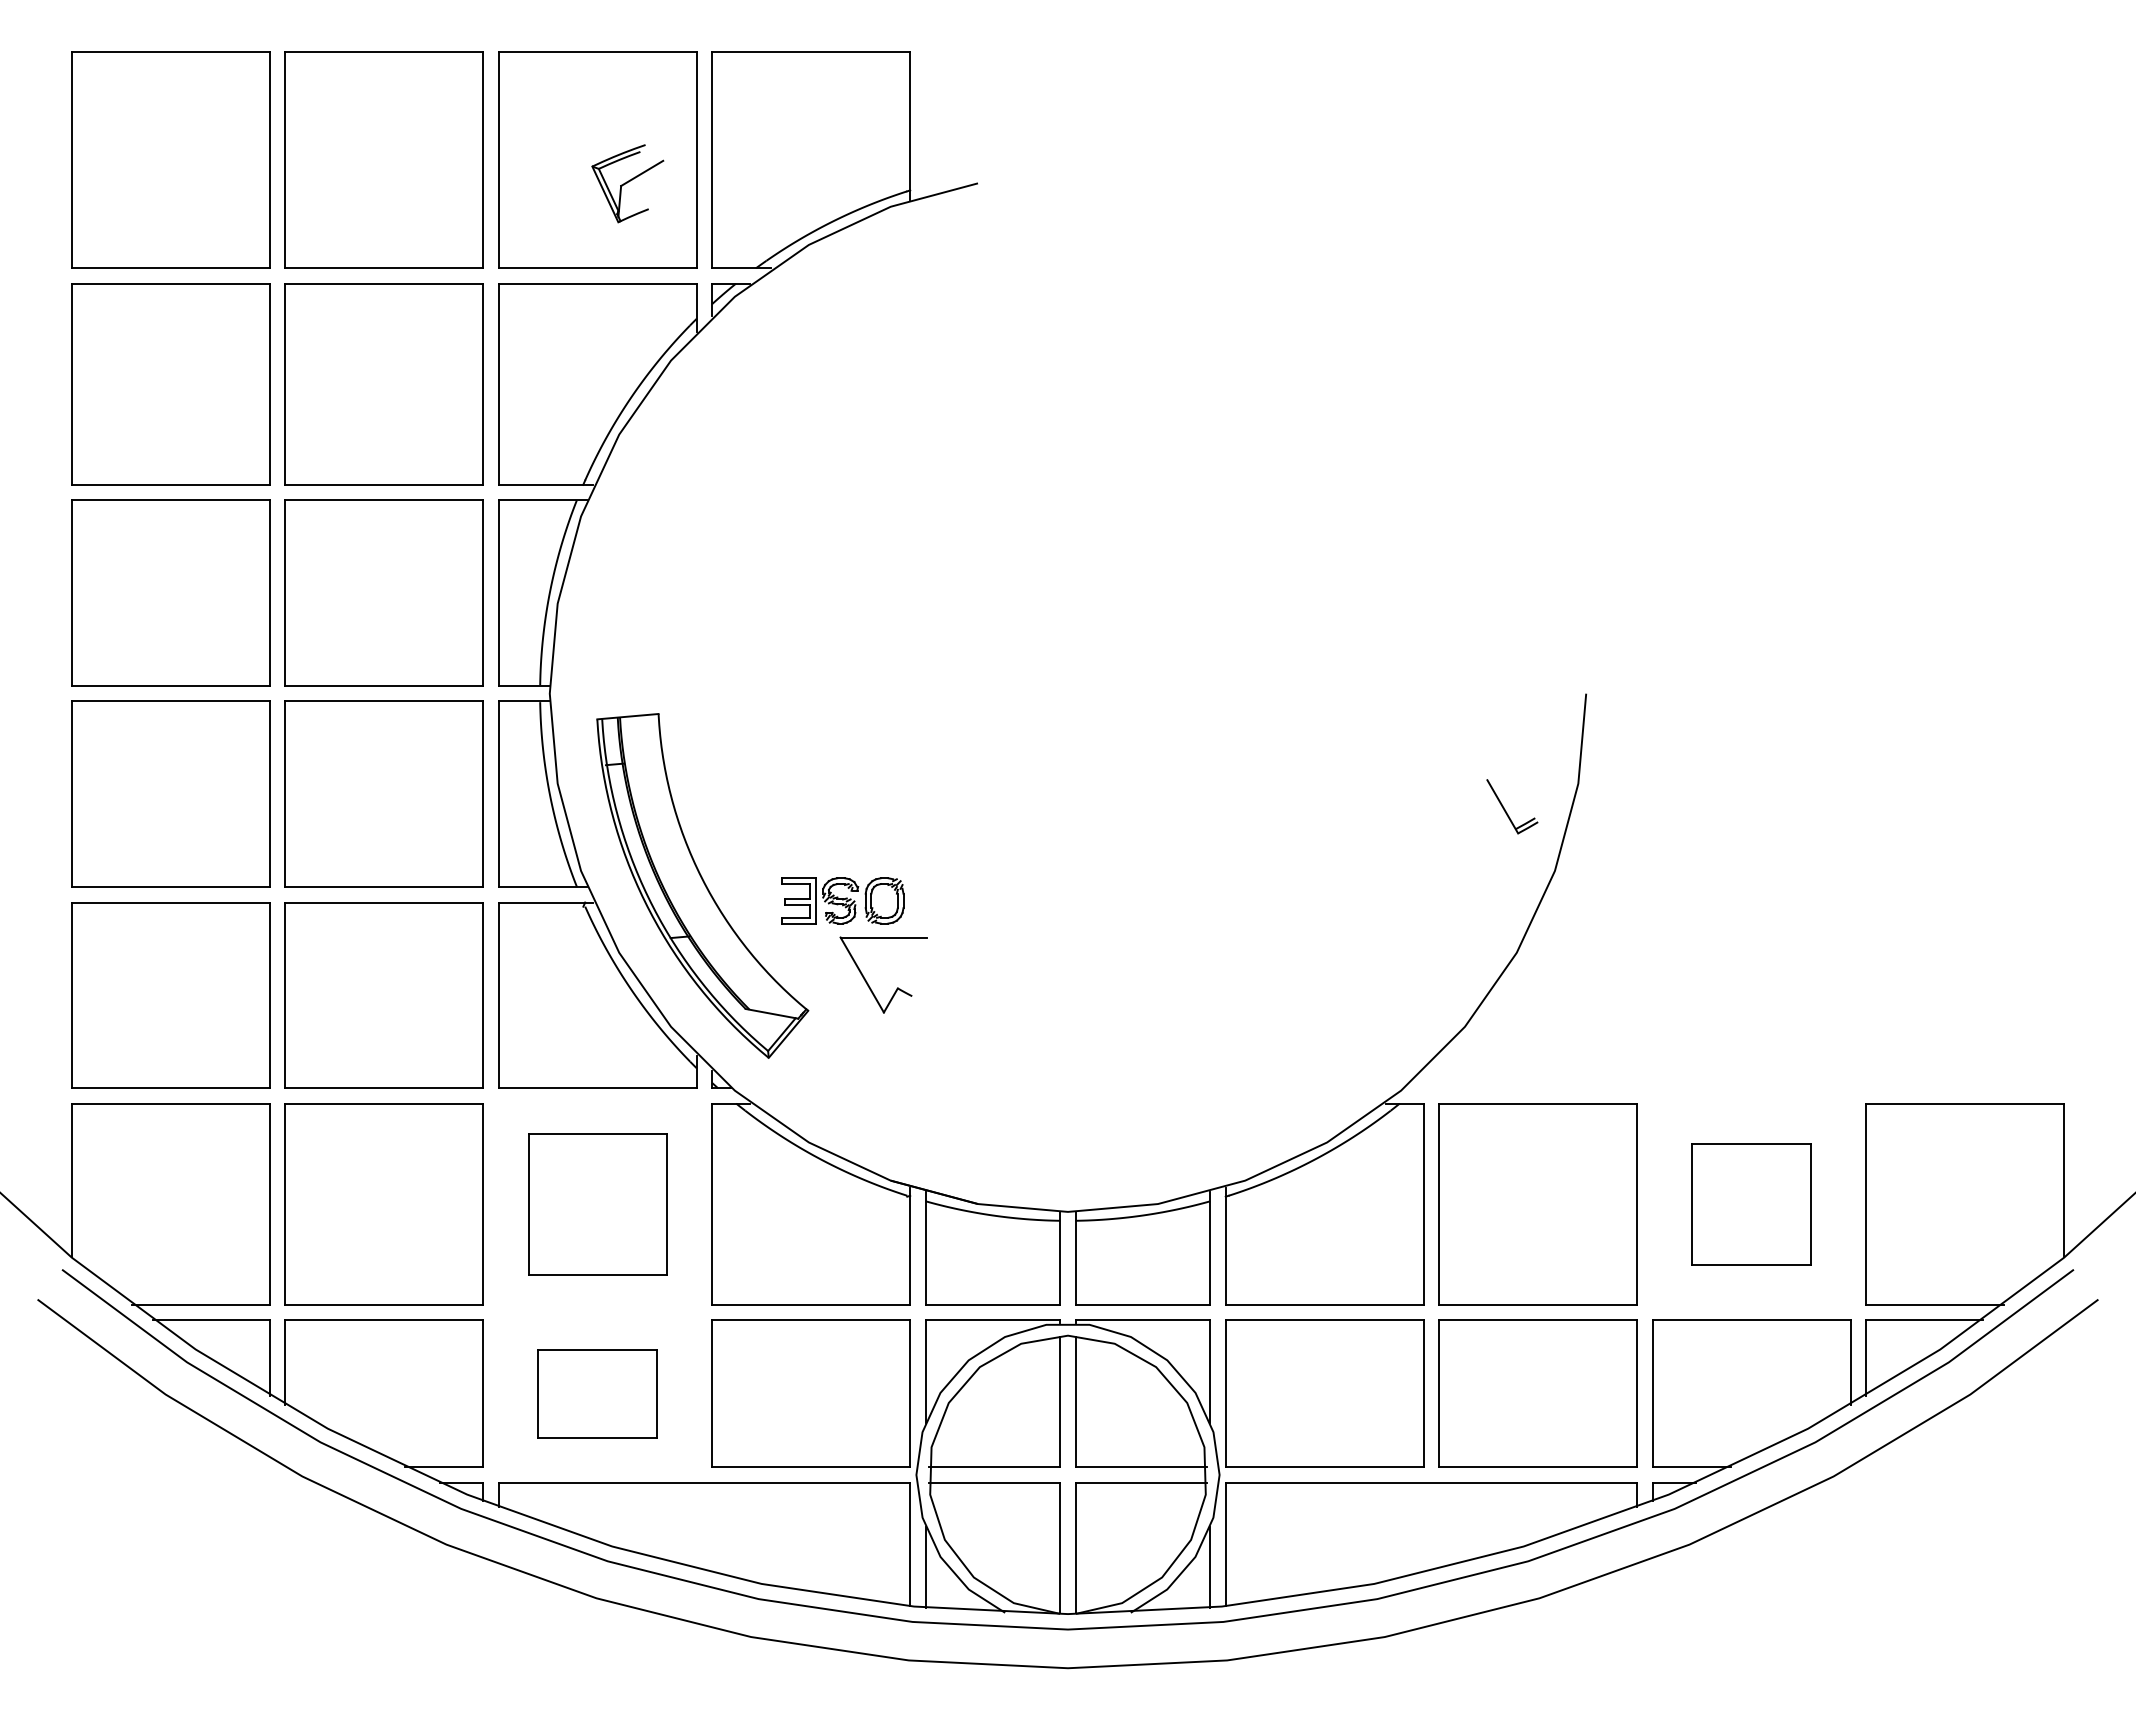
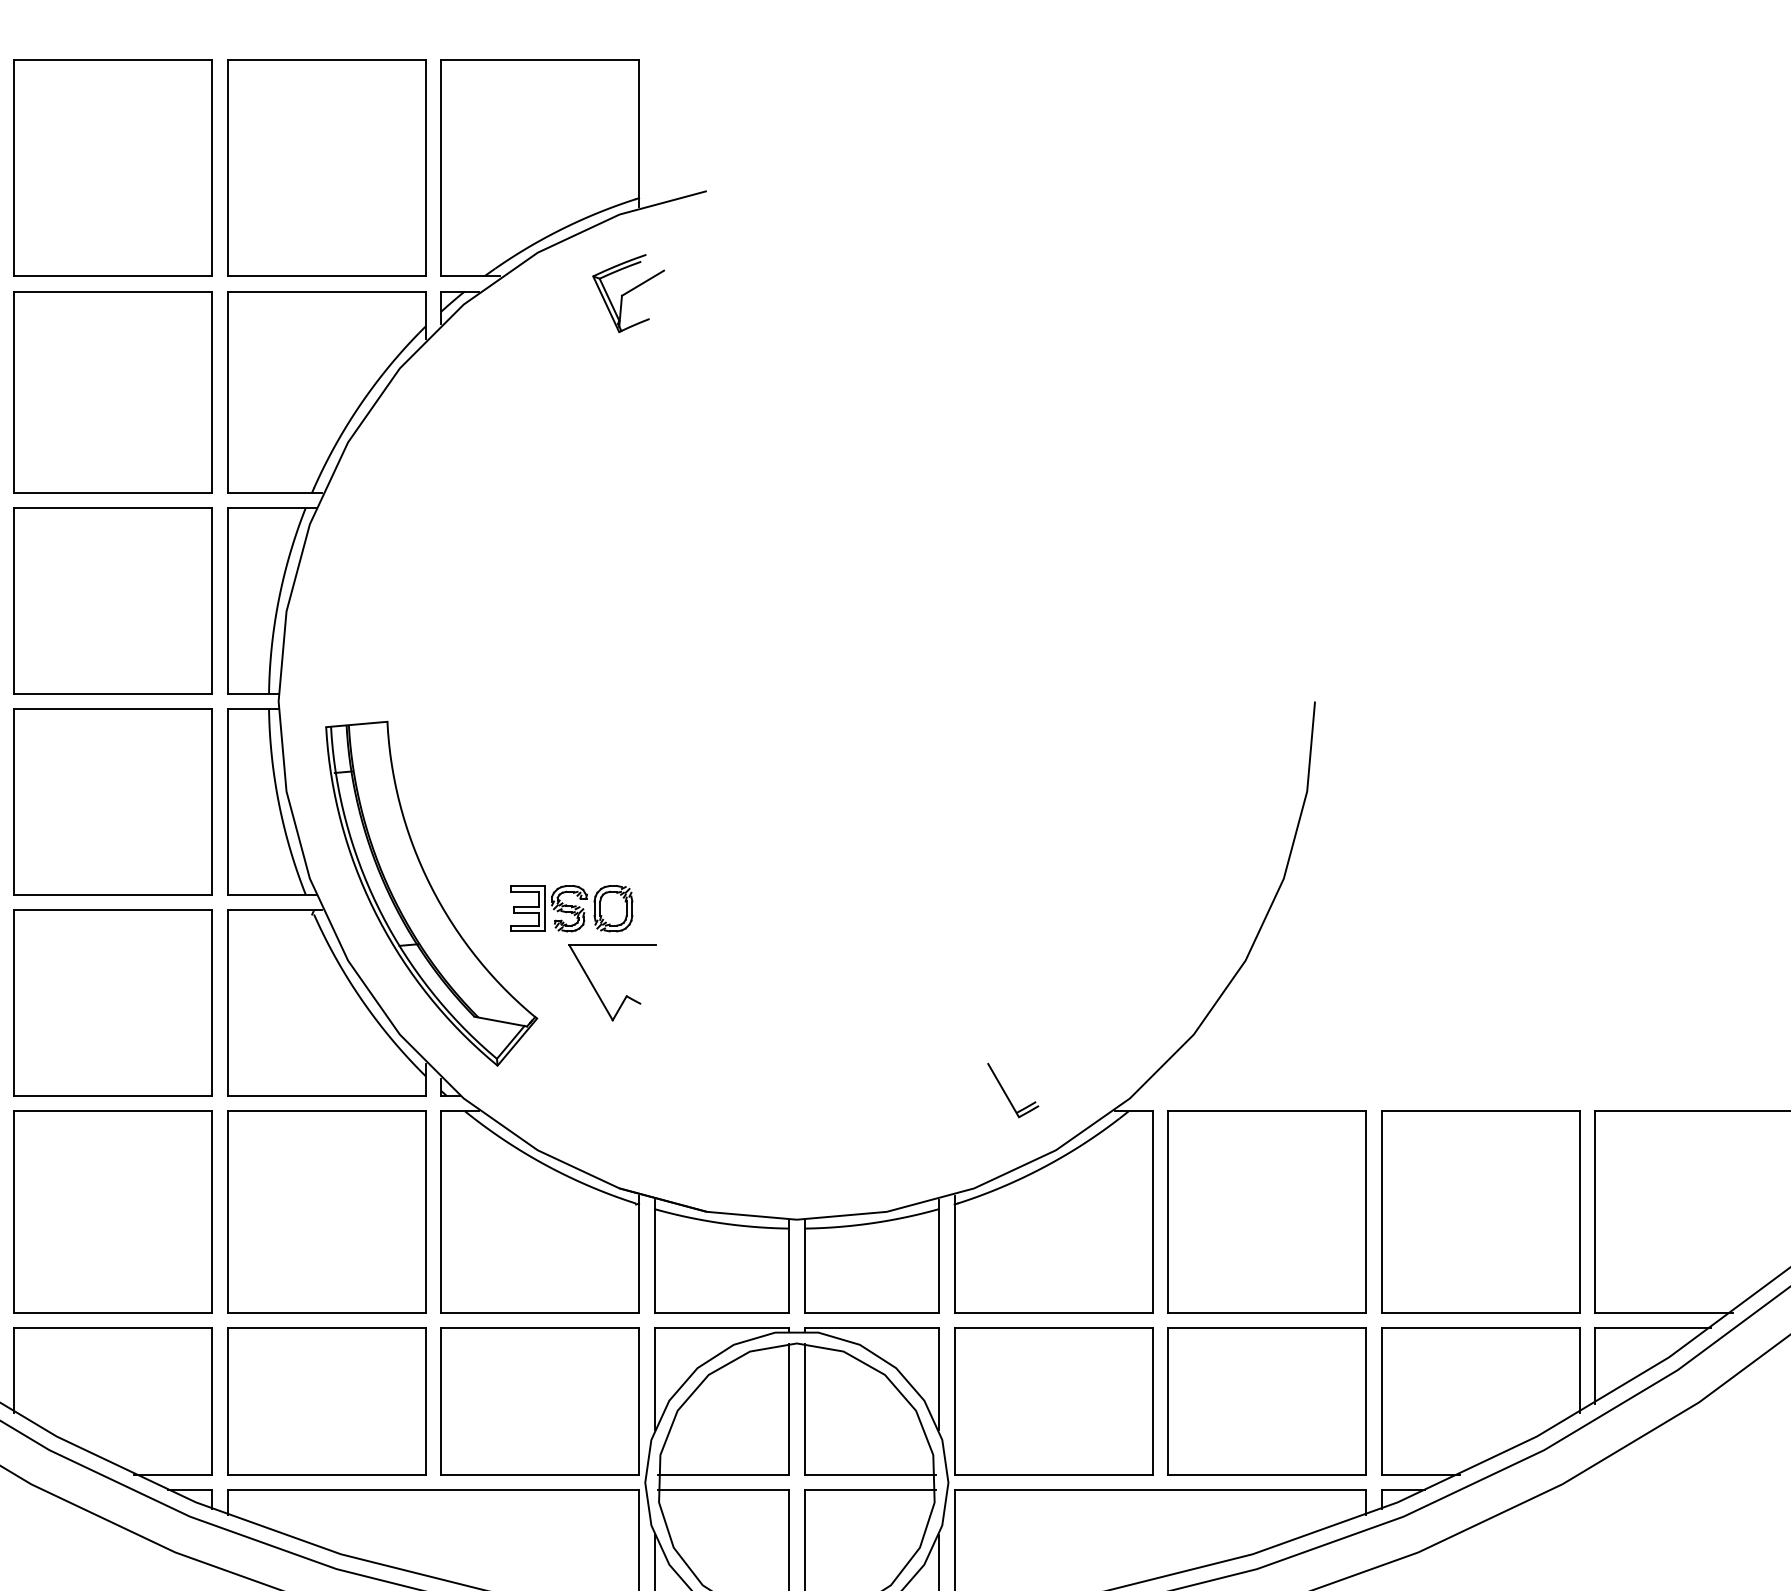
part: (627, 183) -> (628, 293), moved
part: (1505, 809) -> (1006, 1093), moved
part: (597, 1204) -> (326, 1212), size x1.43
part: (1751, 1204) -> (1480, 1212), size x1.67
part: (597, 1393) -> (326, 1401), size x1.67

